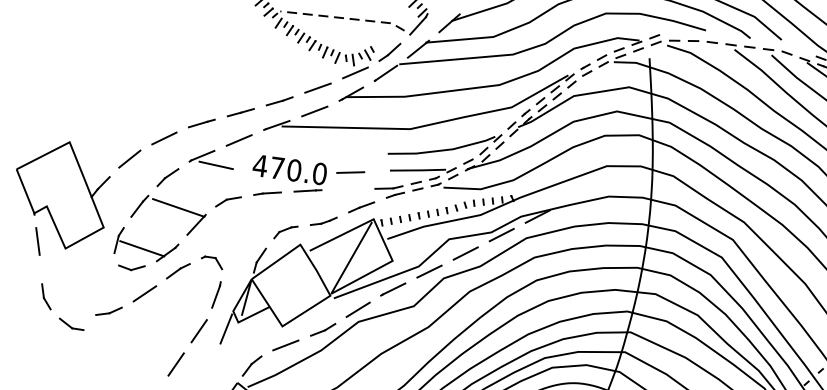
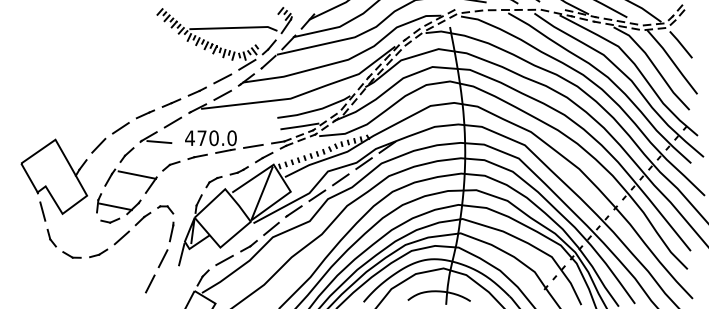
line: (344, 17) -> (234, 27), dashed -> solid
line: (350, 172) -> (253, 146), moved
part: (51, 308) -> (56, 245), moved

